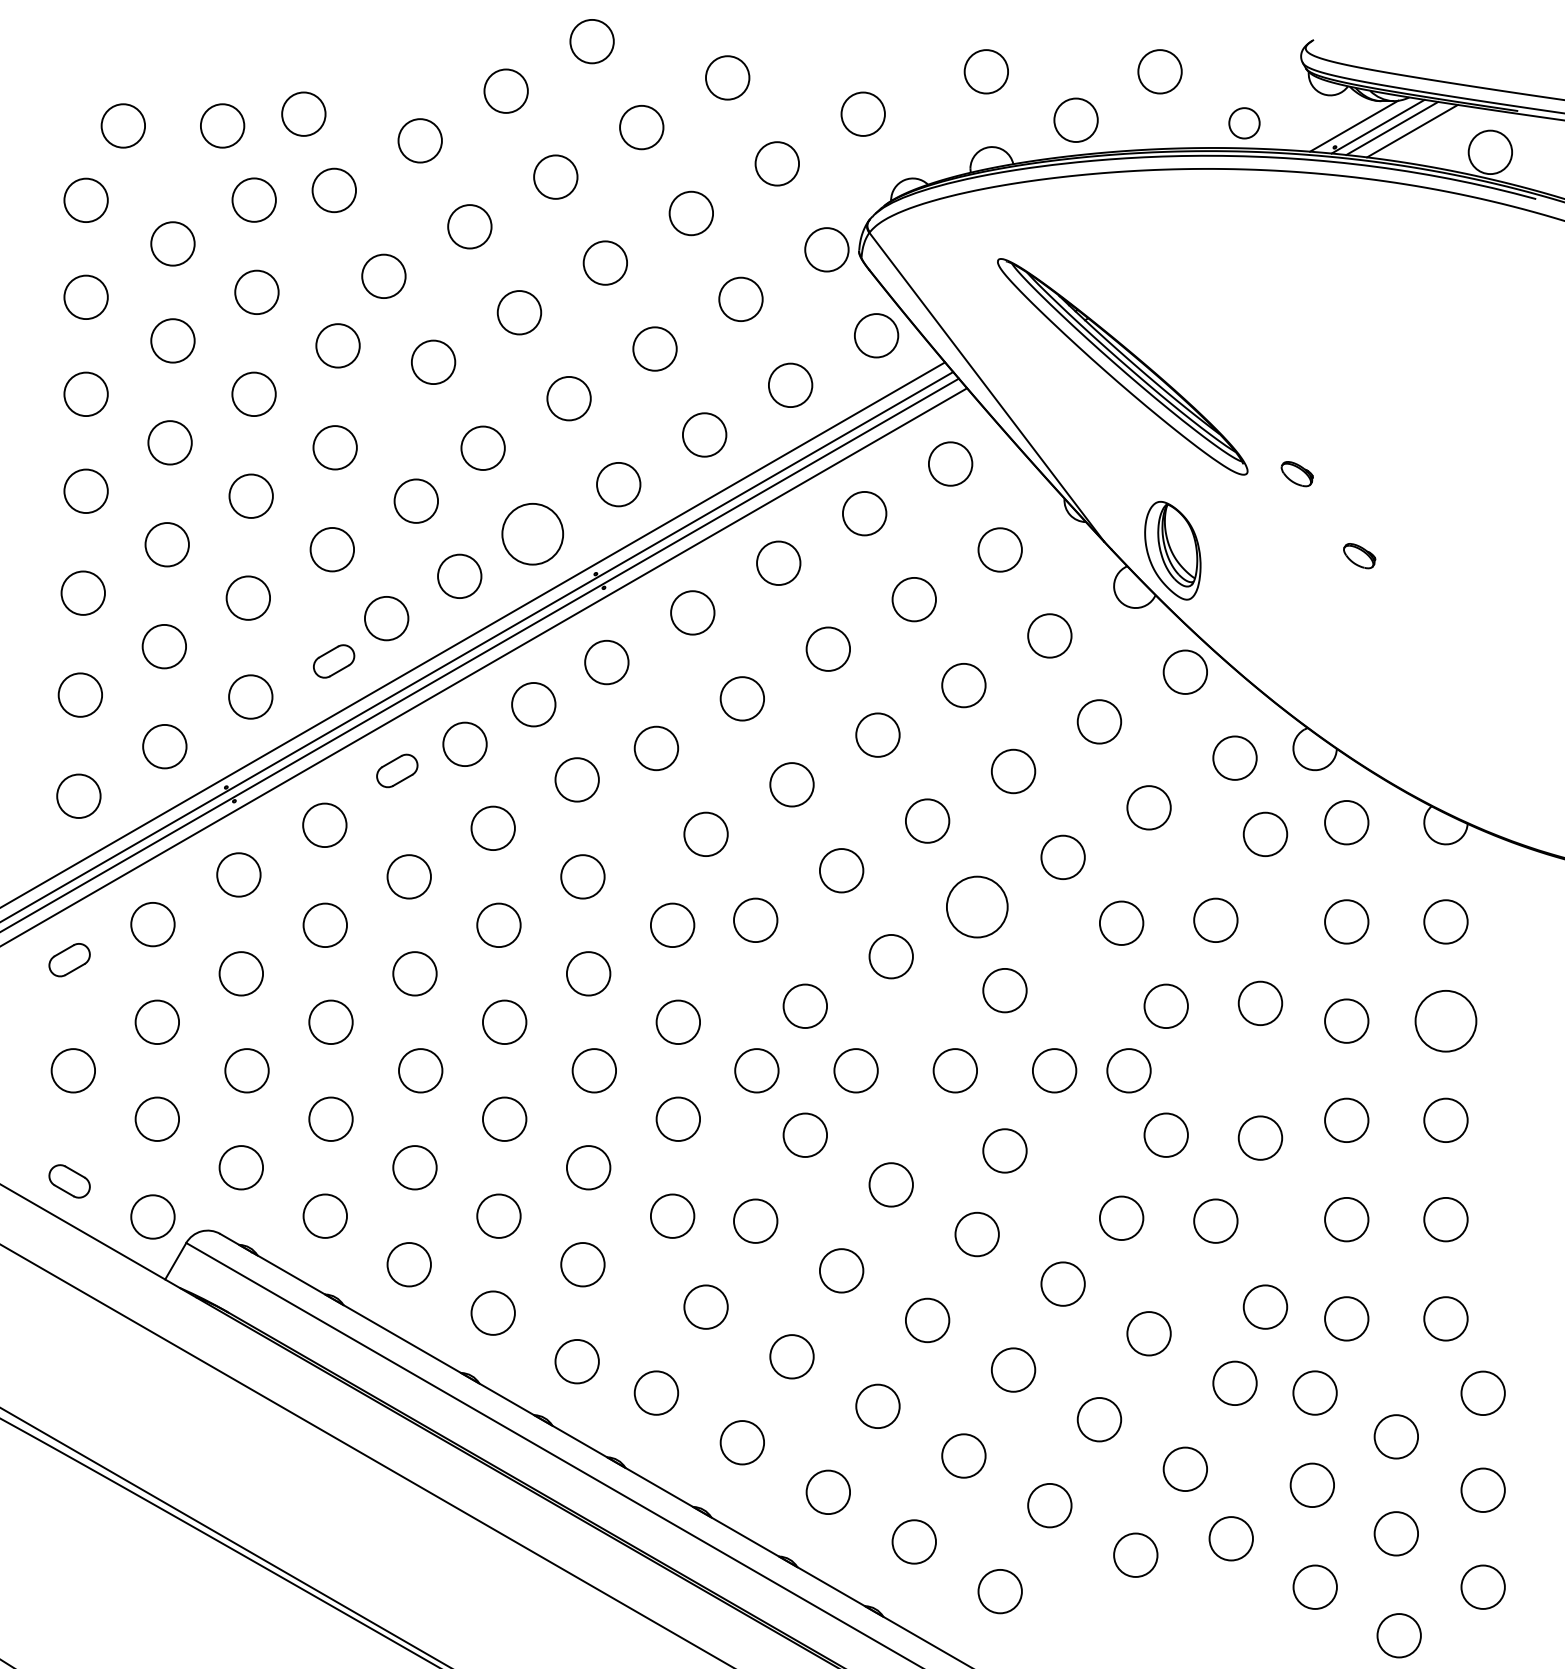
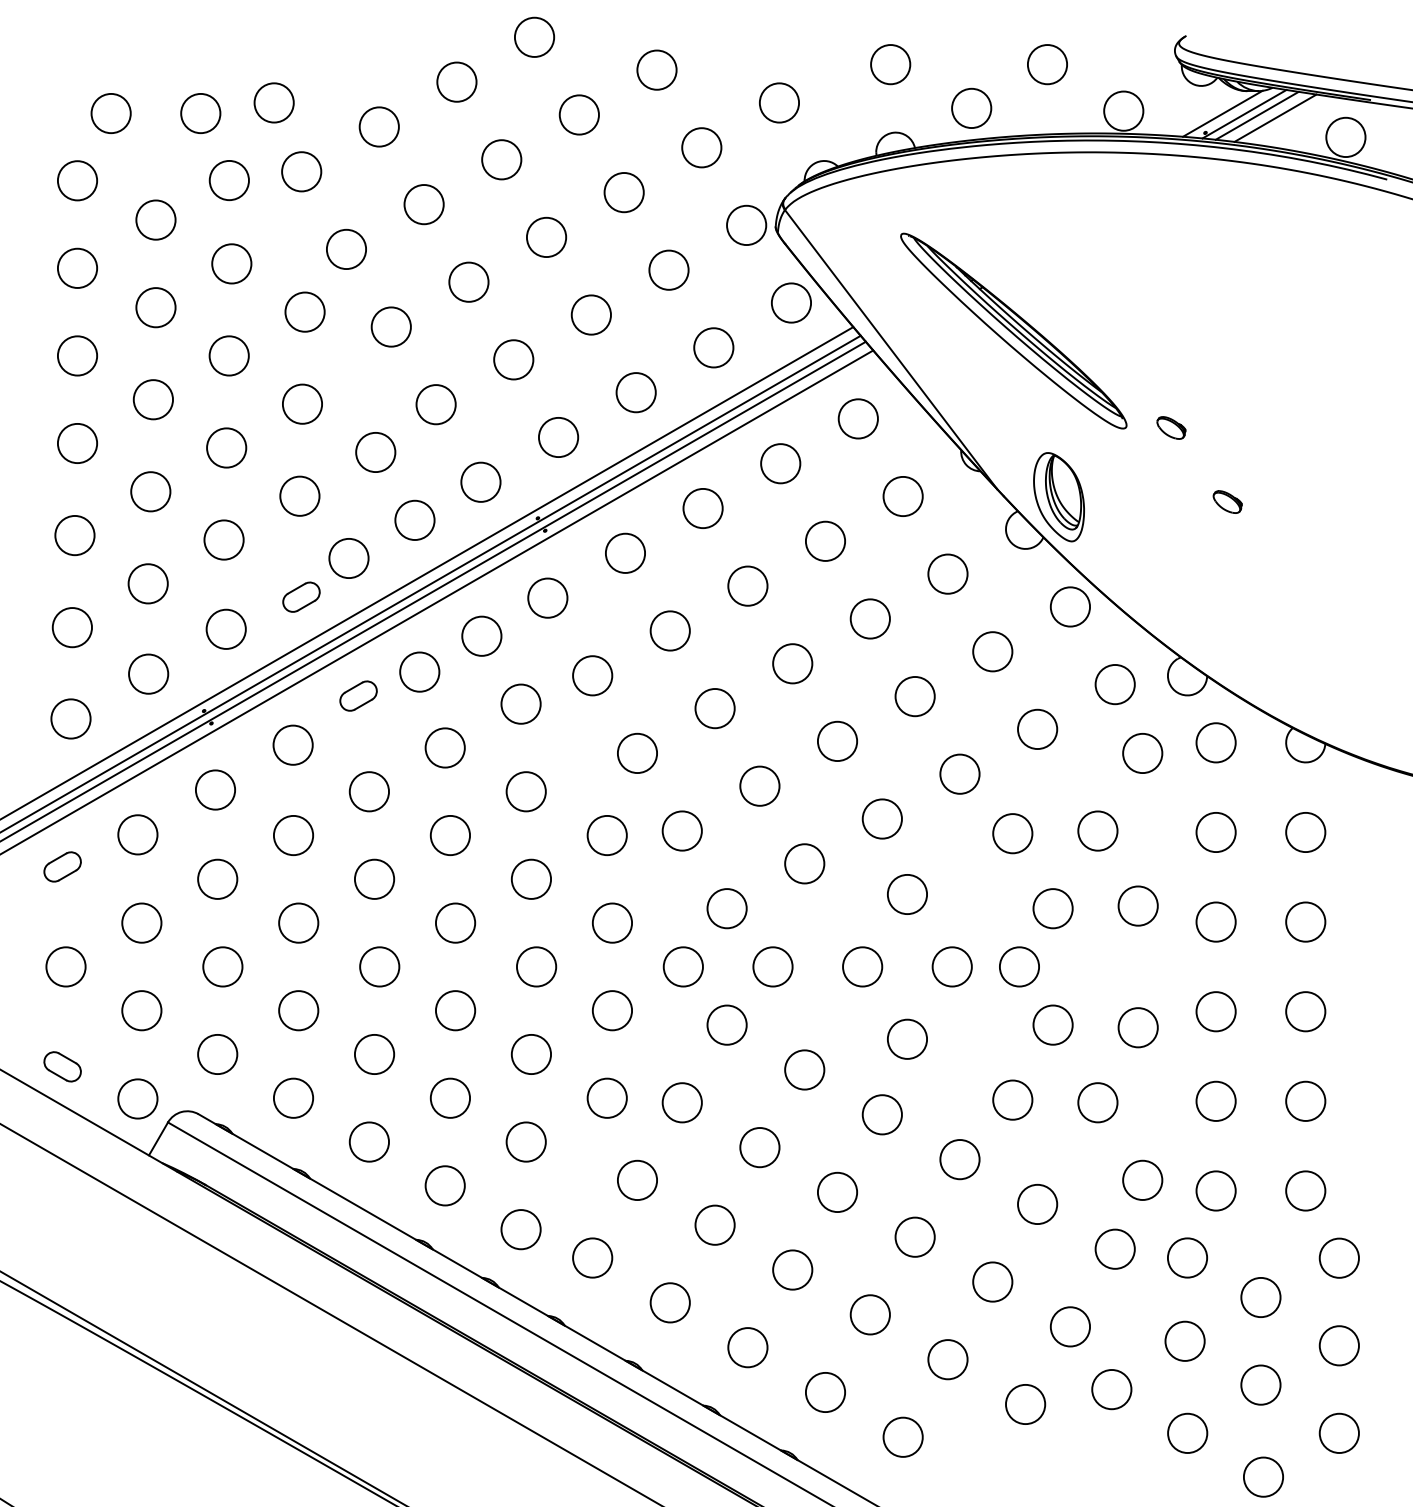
circle: (1244, 123) -> (1123, 111), size x1.43
circle: (532, 533) -> (480, 481), size x0.71
circle: (976, 906) -> (881, 818), size x0.71
circle: (1445, 1020) -> (1305, 921), size x0.71

